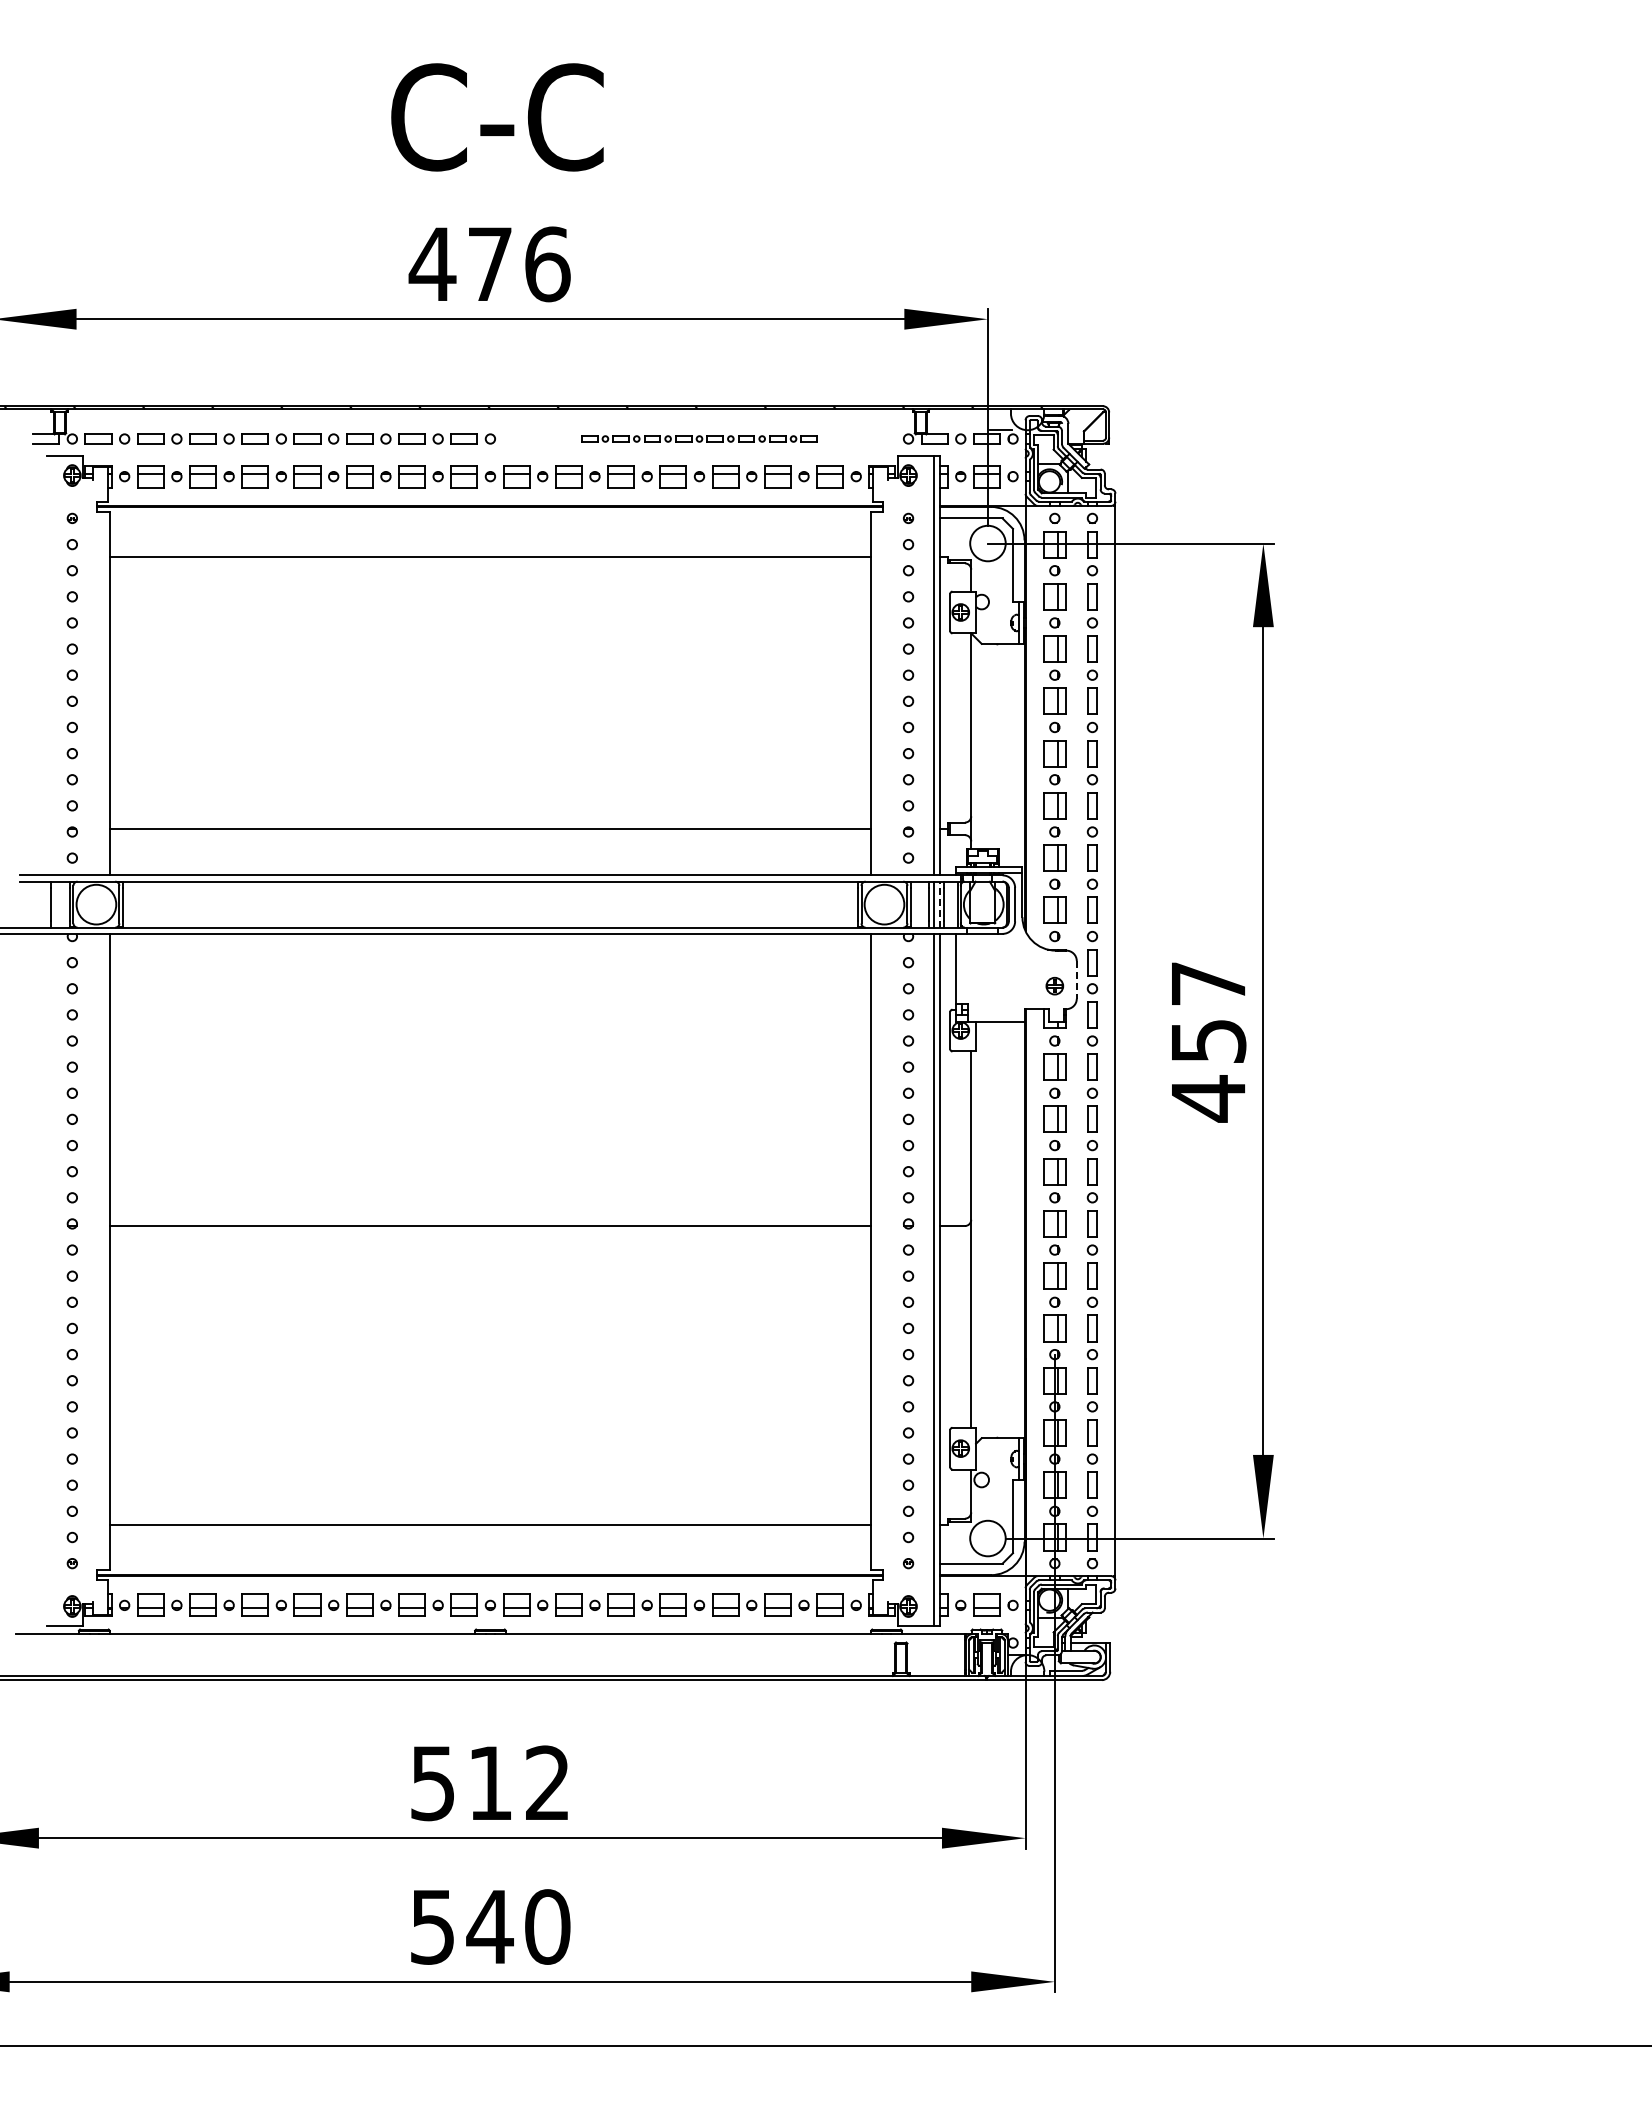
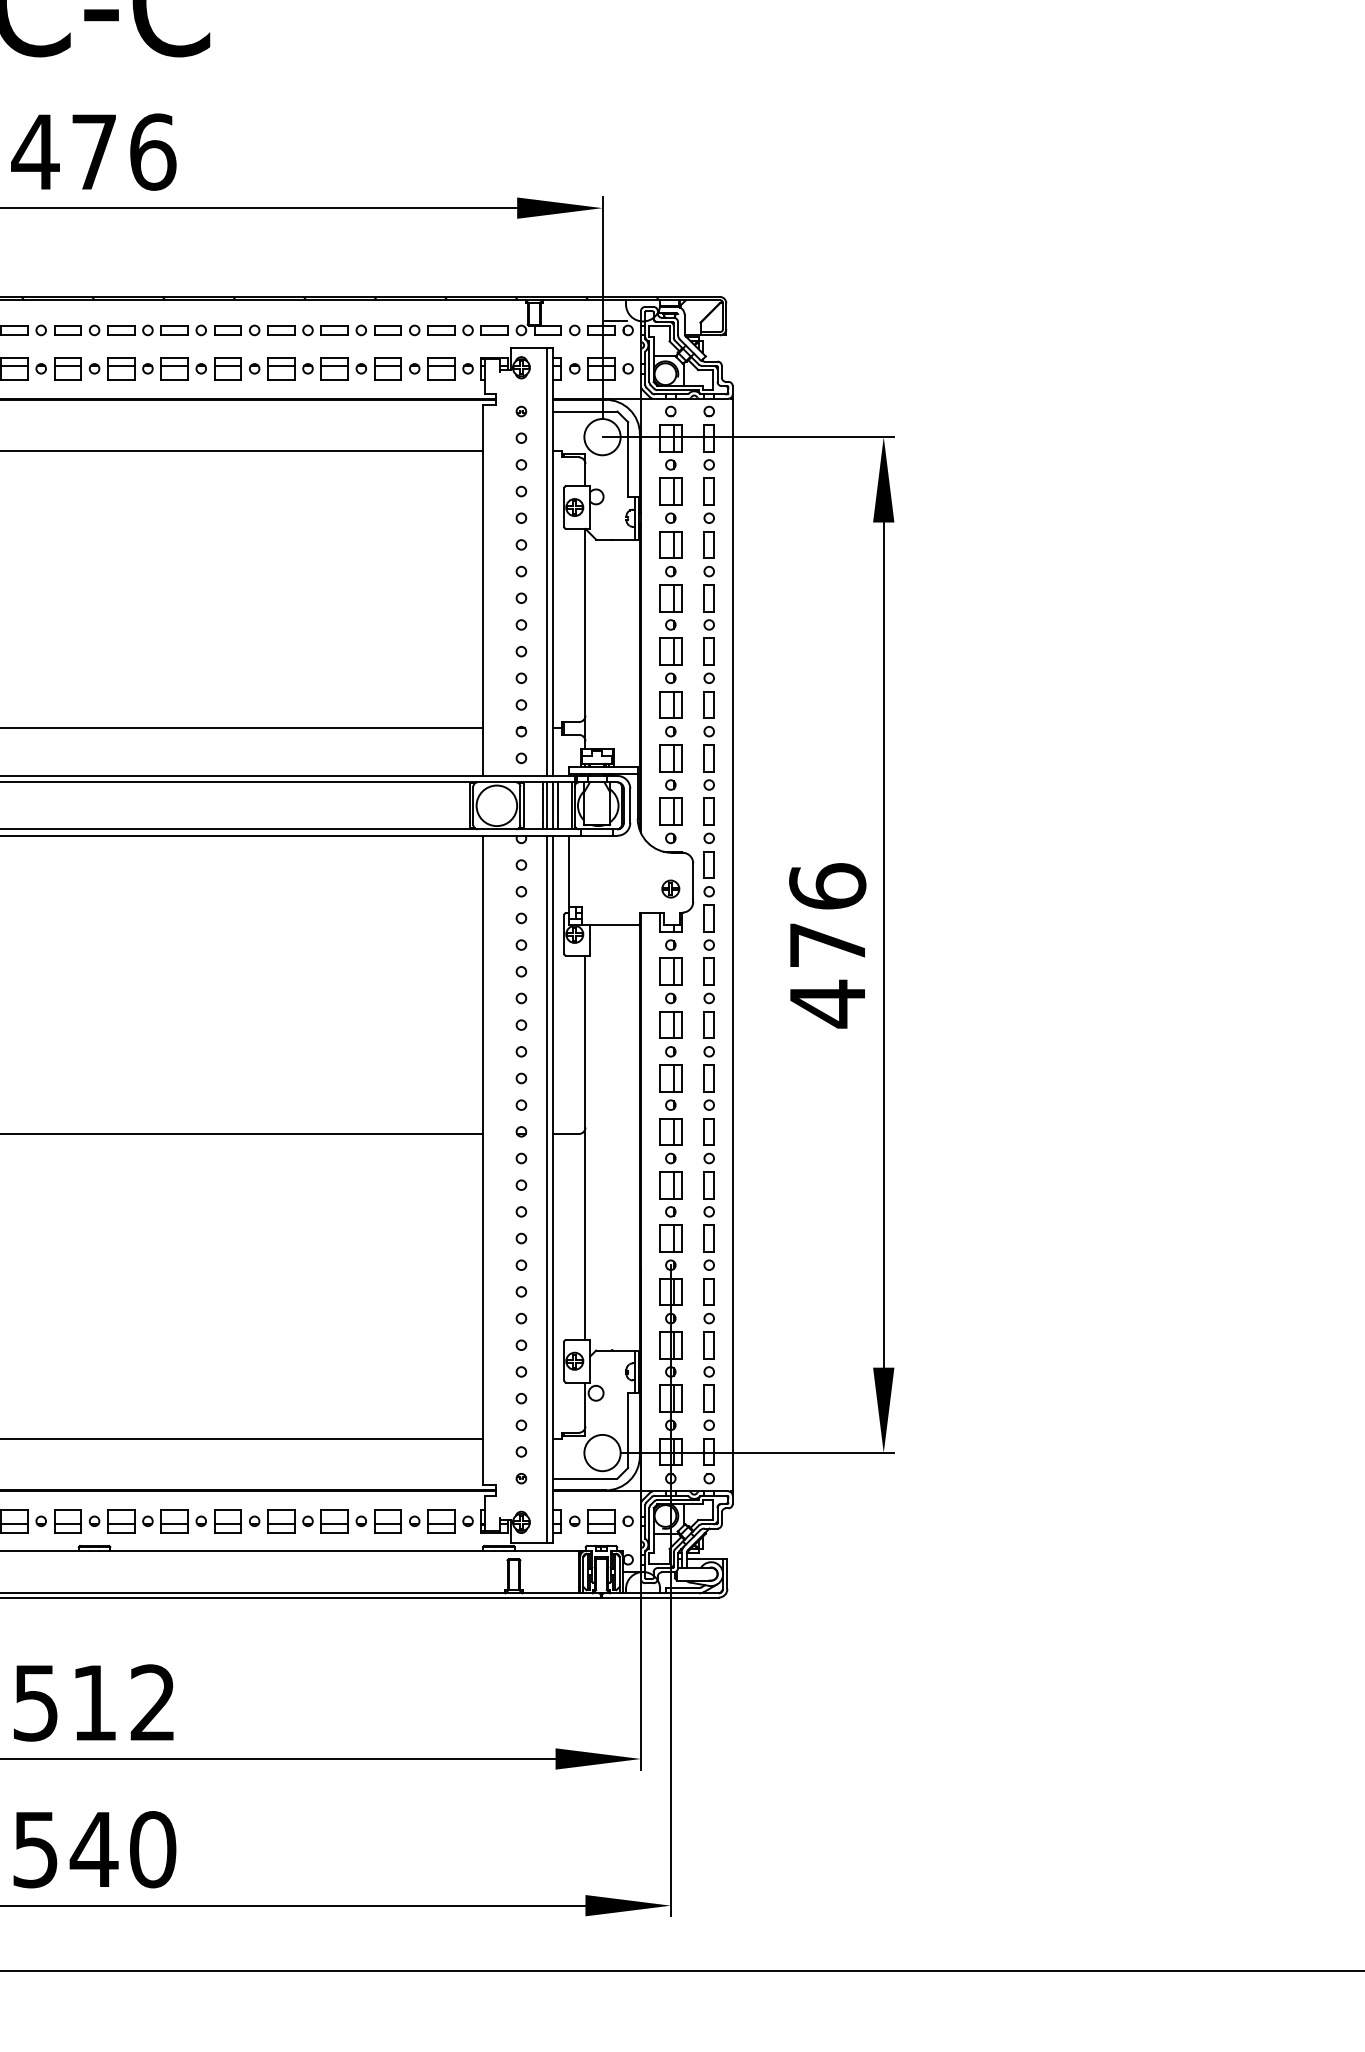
part: (699, 438) -> (308, 329), size x1.67
line: (939, 904) -> (553, 805), dashed -> solid
line: (1076, 979) -> (692, 882), dashed -> solid
text: (1208, 1011) -> (827, 914), 457 -> 476

